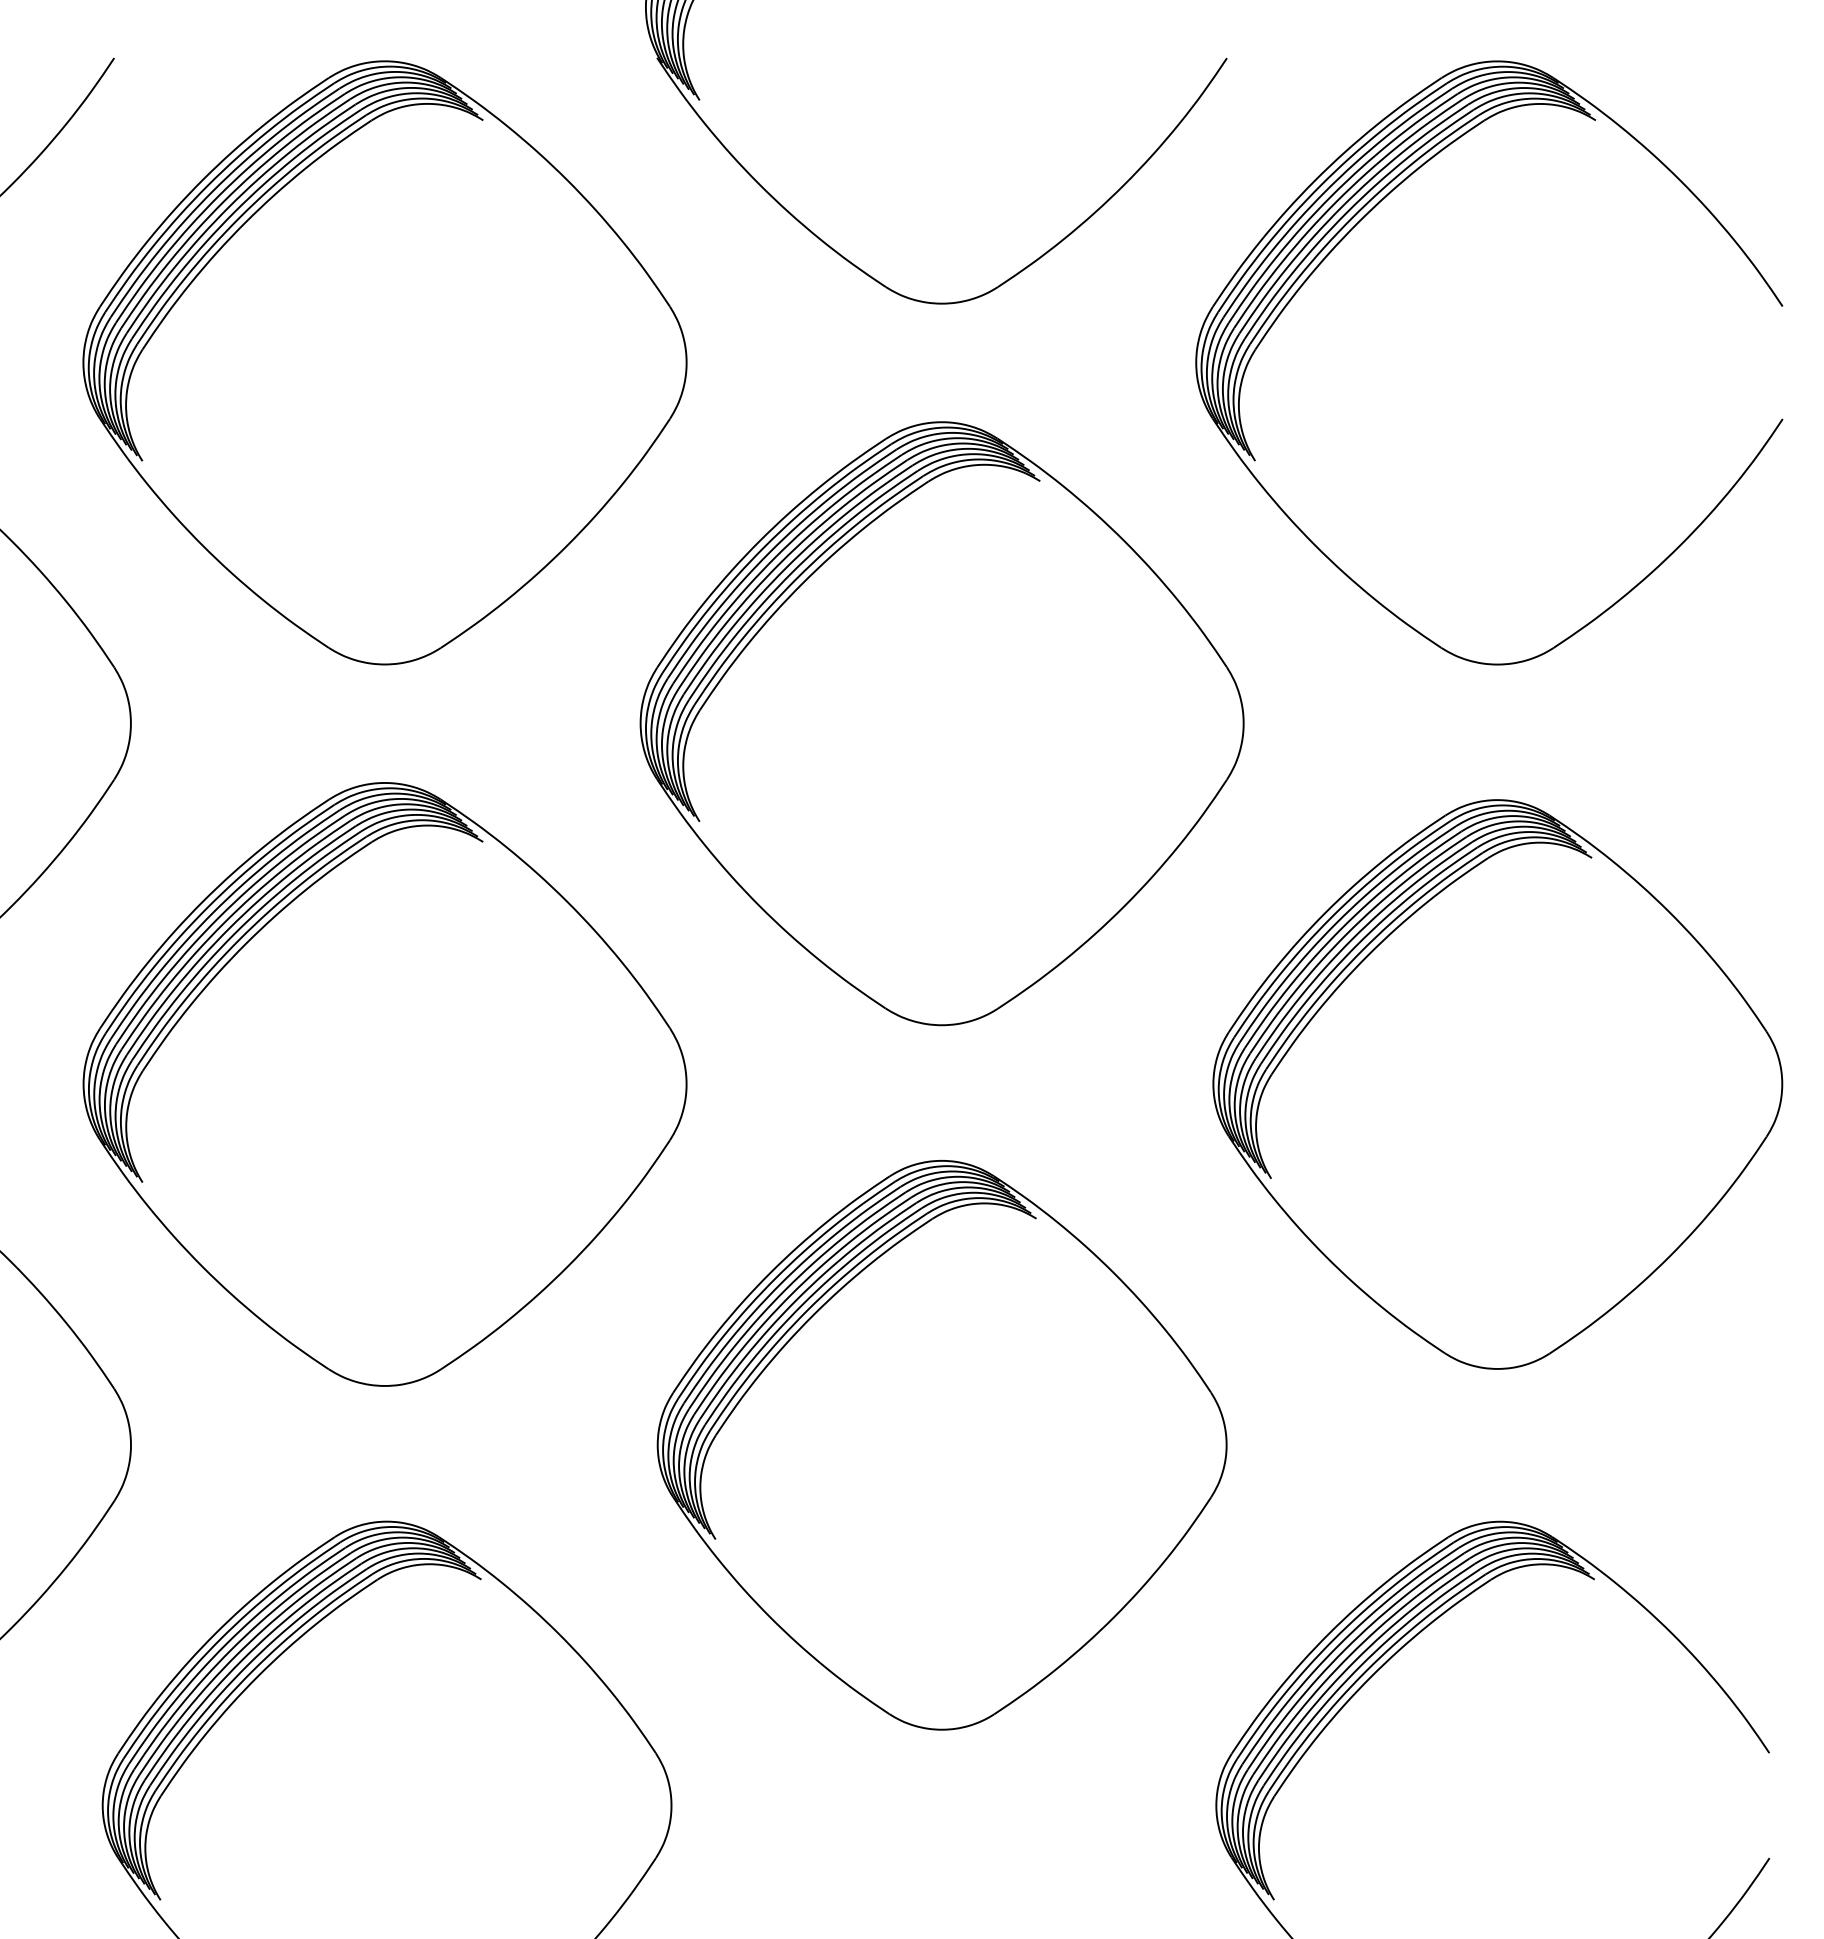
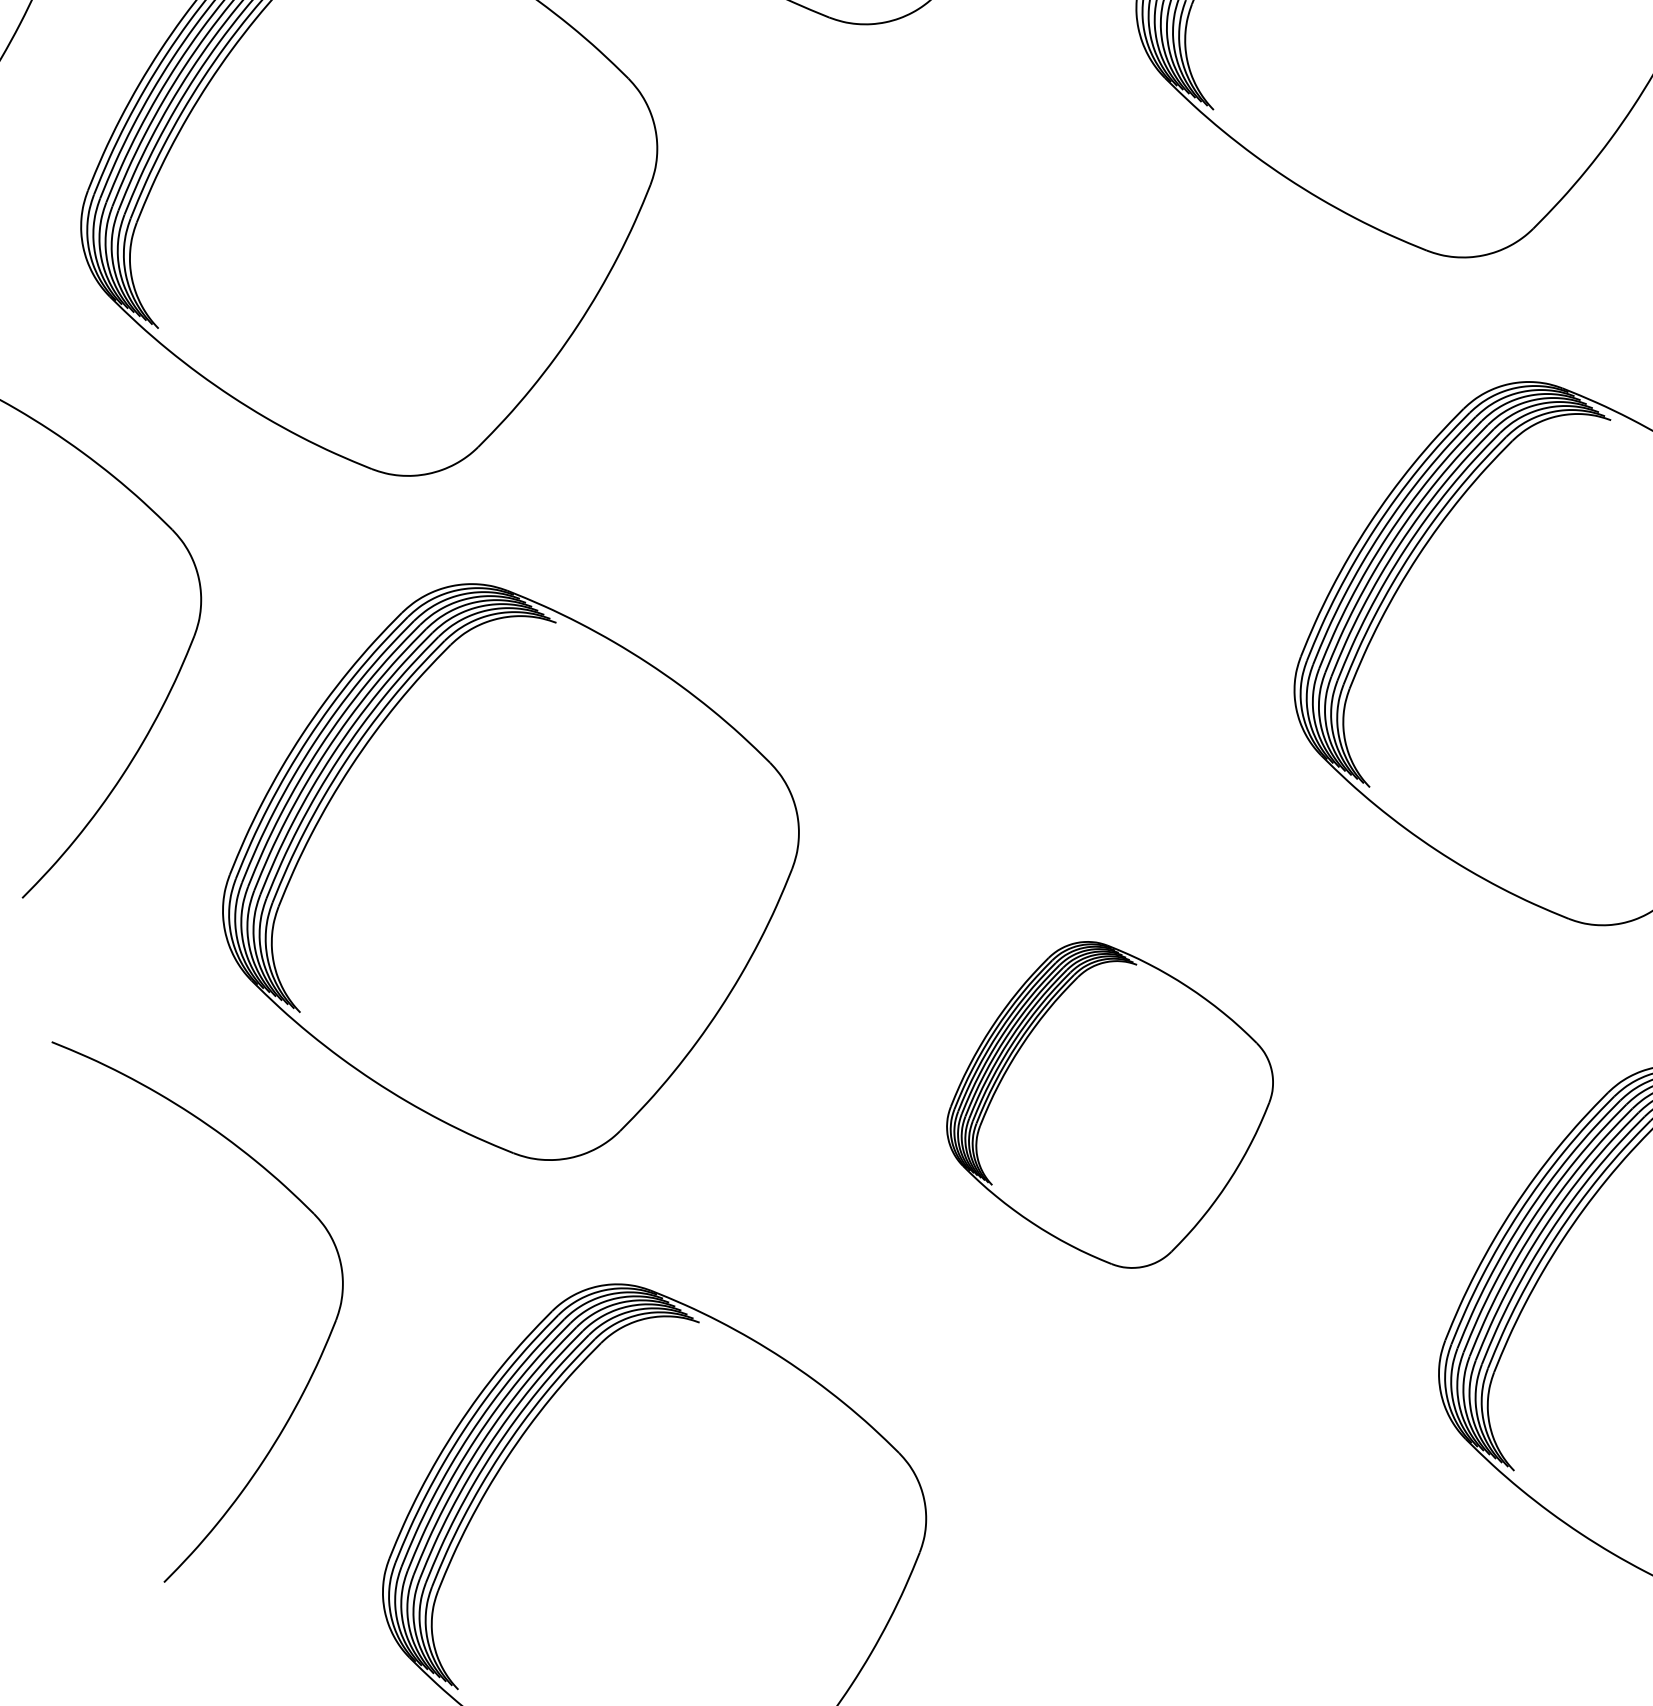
part: (941, 723) -> (967, 420), removed
part: (941, 1445) -> (1109, 1105), size x0.6

